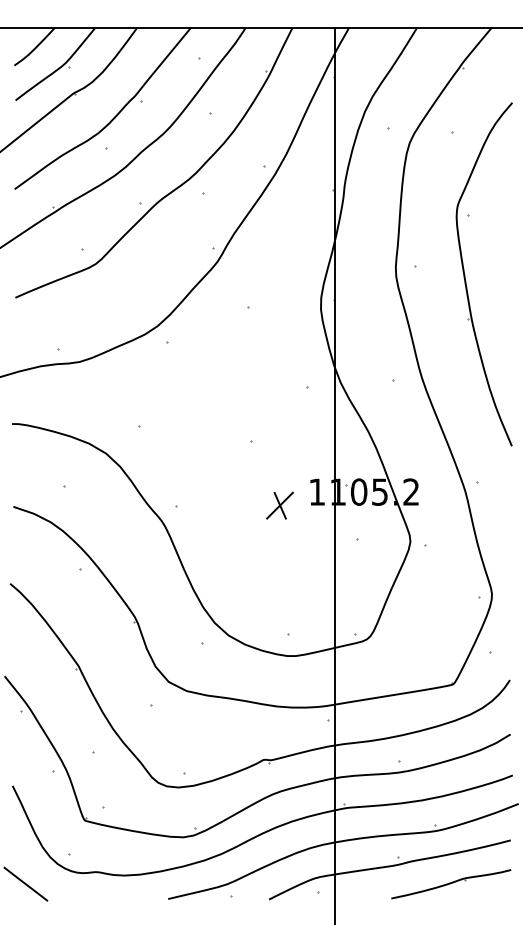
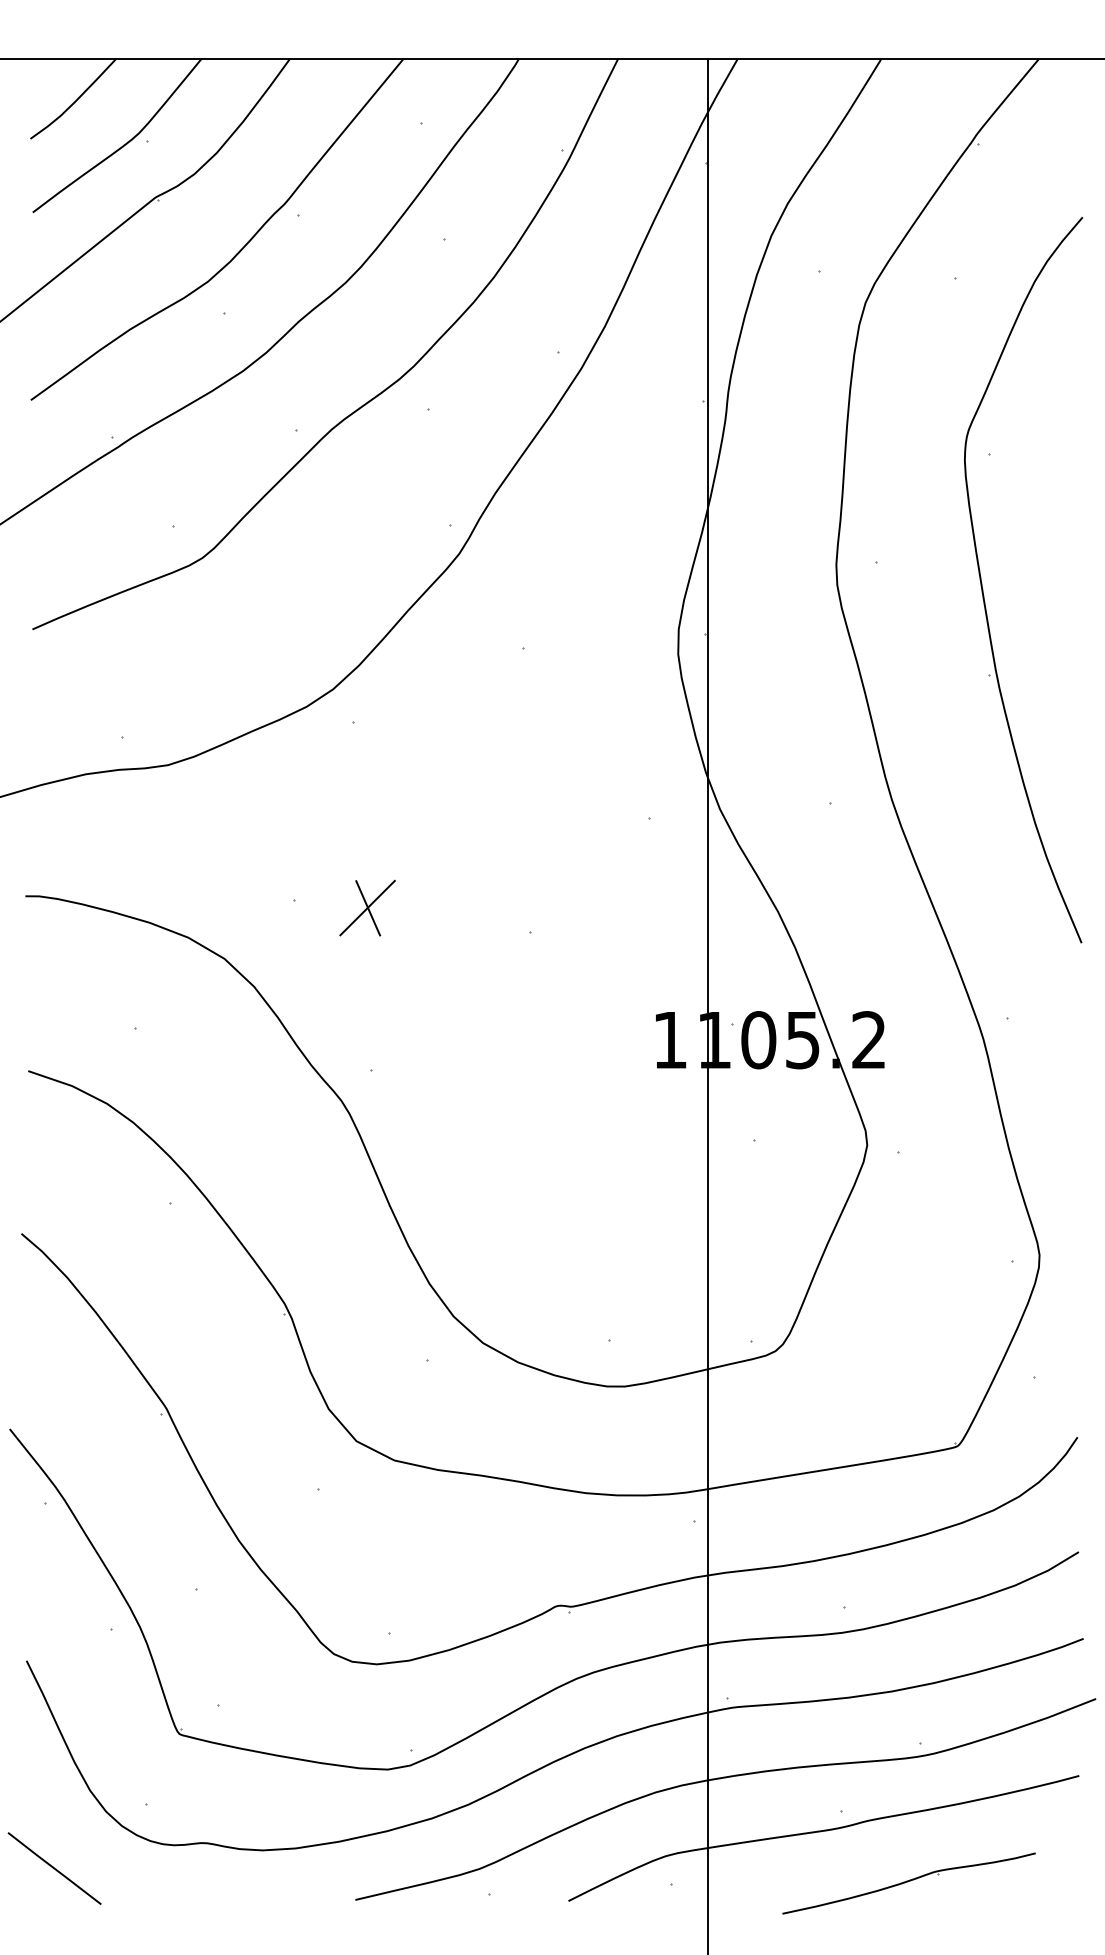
part: (279, 505) -> (366, 907), moved
part: (451, 884) -> (909, 1884), moved

